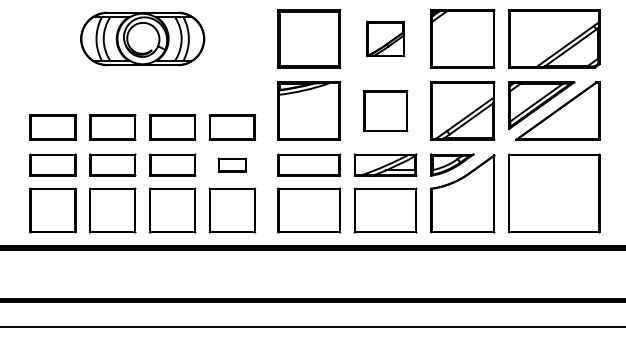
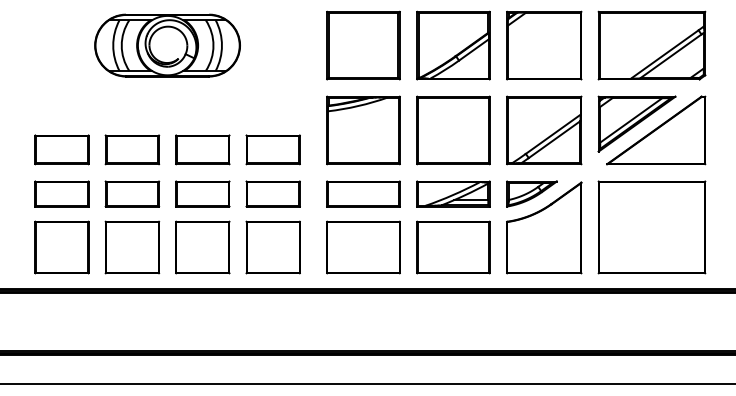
part: (385, 38) -> (453, 45), size x1.67
part: (385, 111) -> (453, 130), size x1.43
part: (231, 164) -> (272, 193), size x1.67

